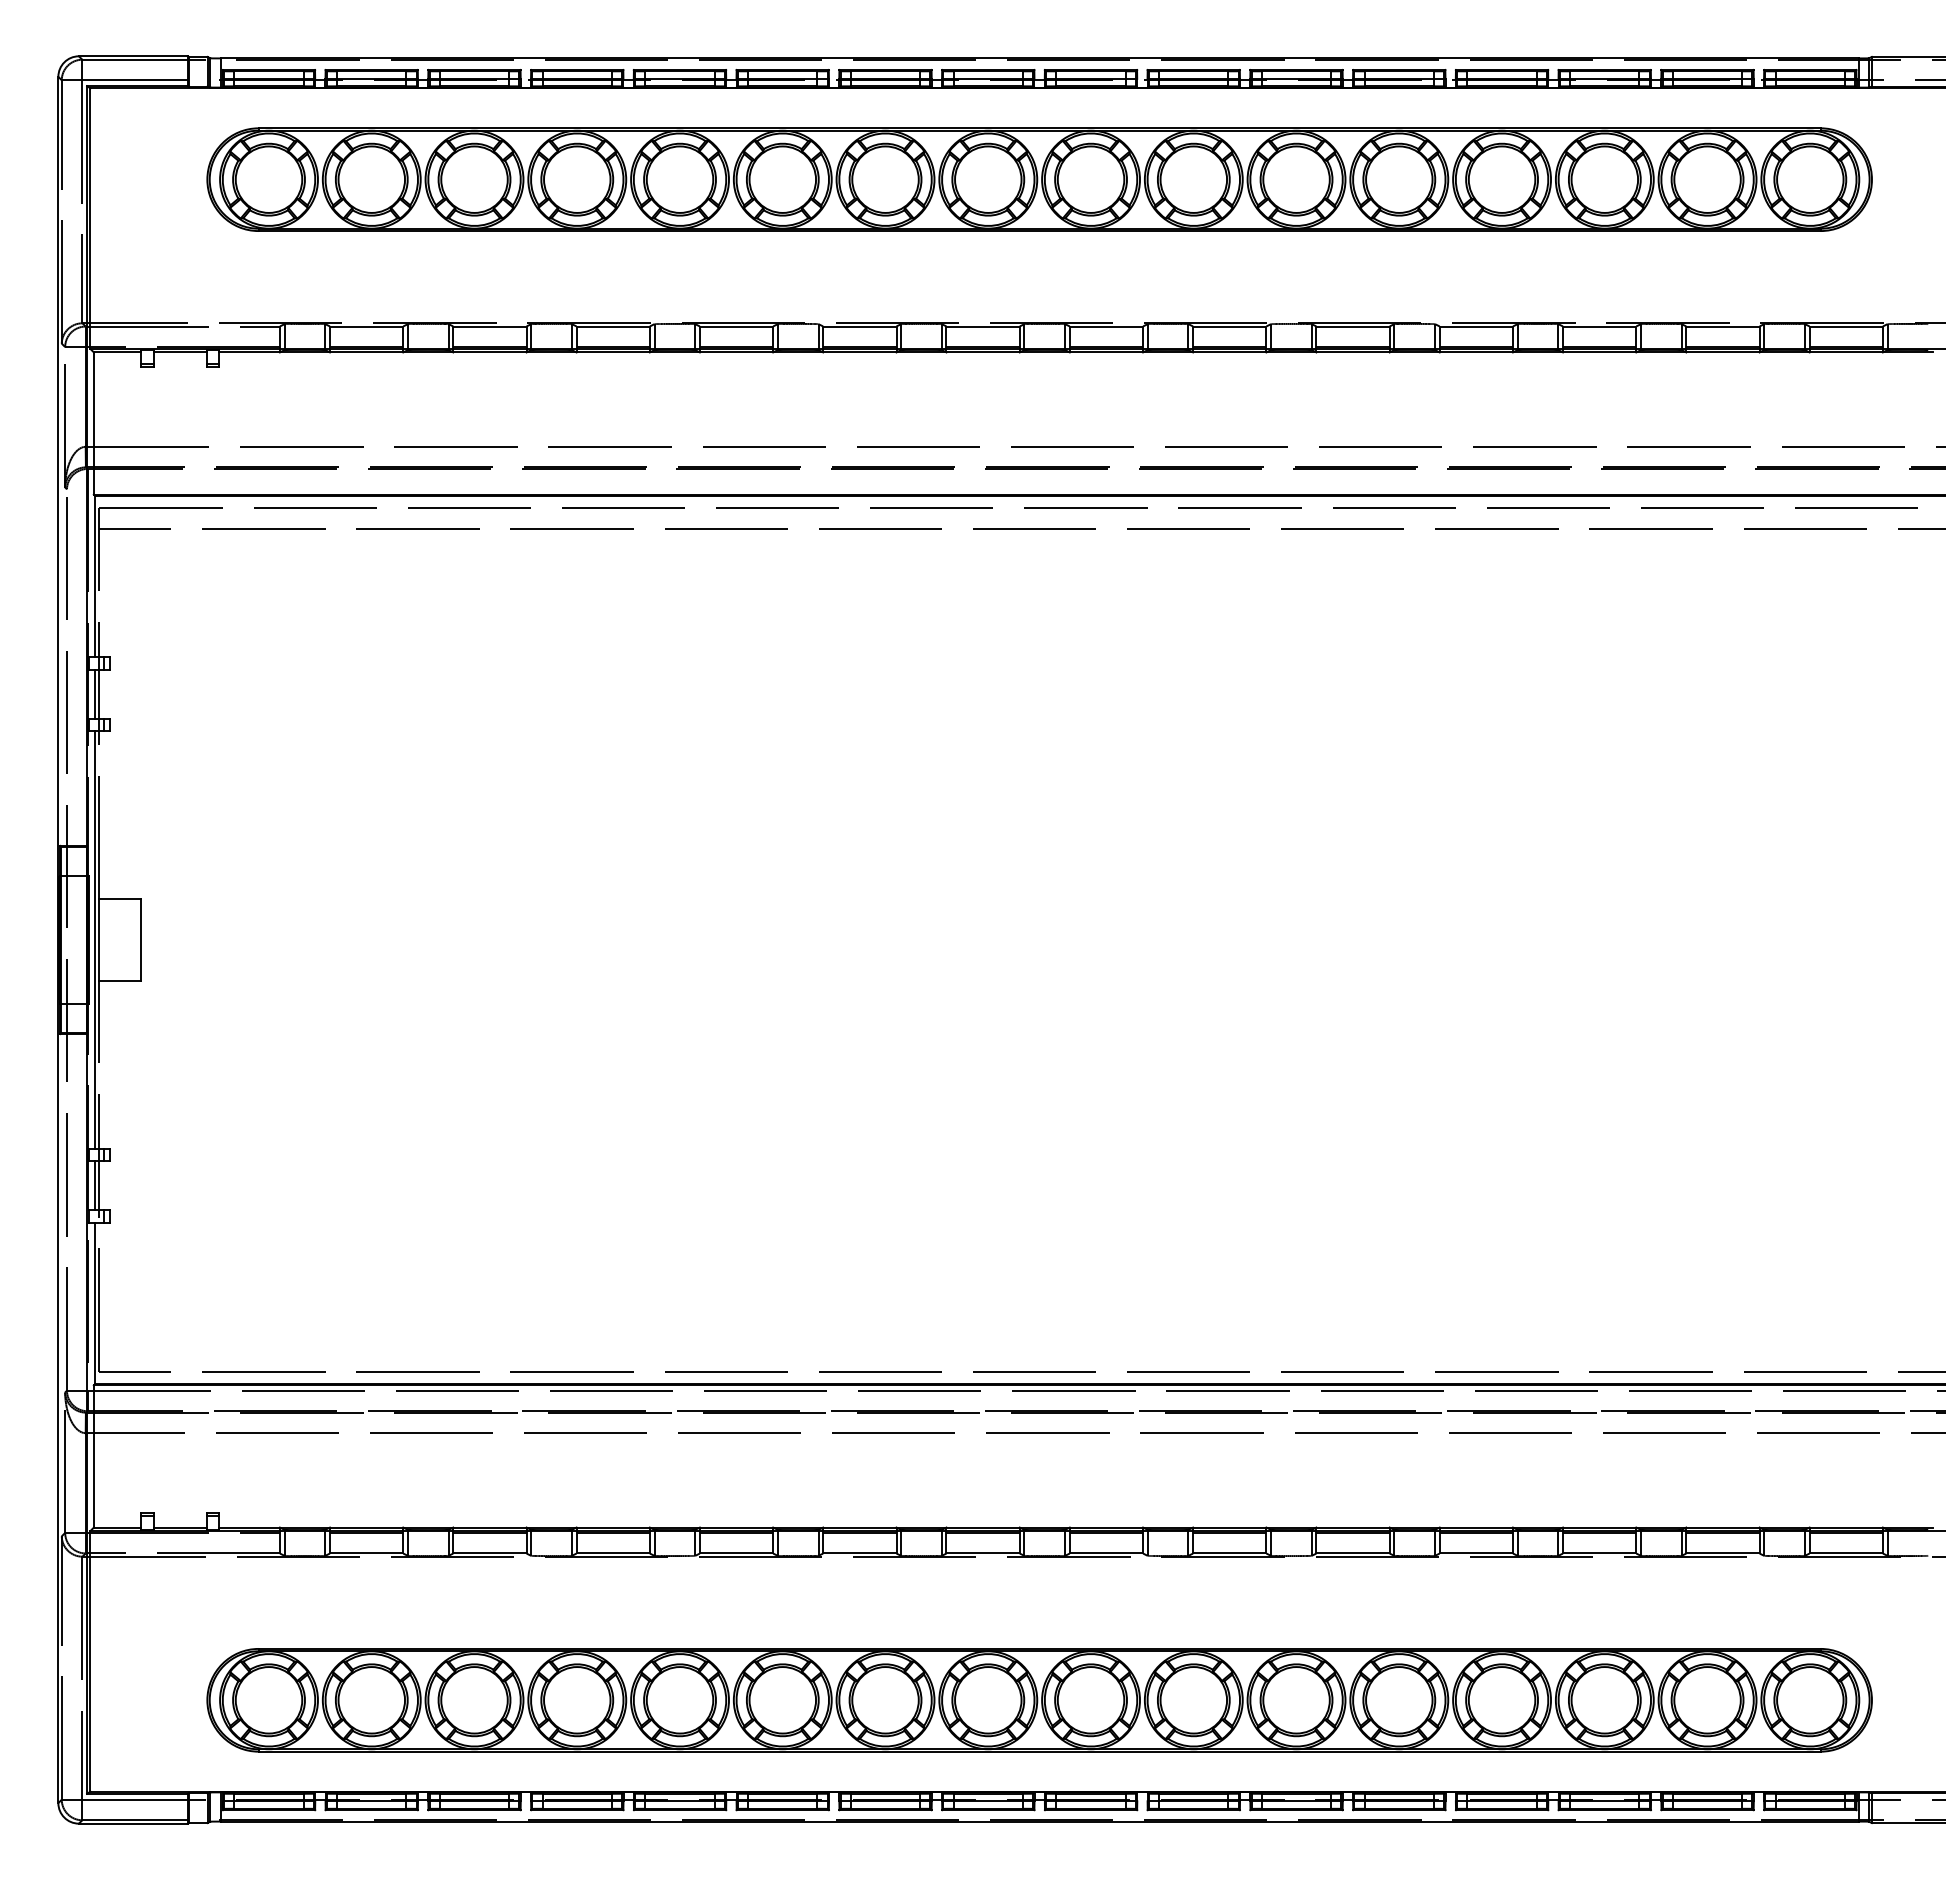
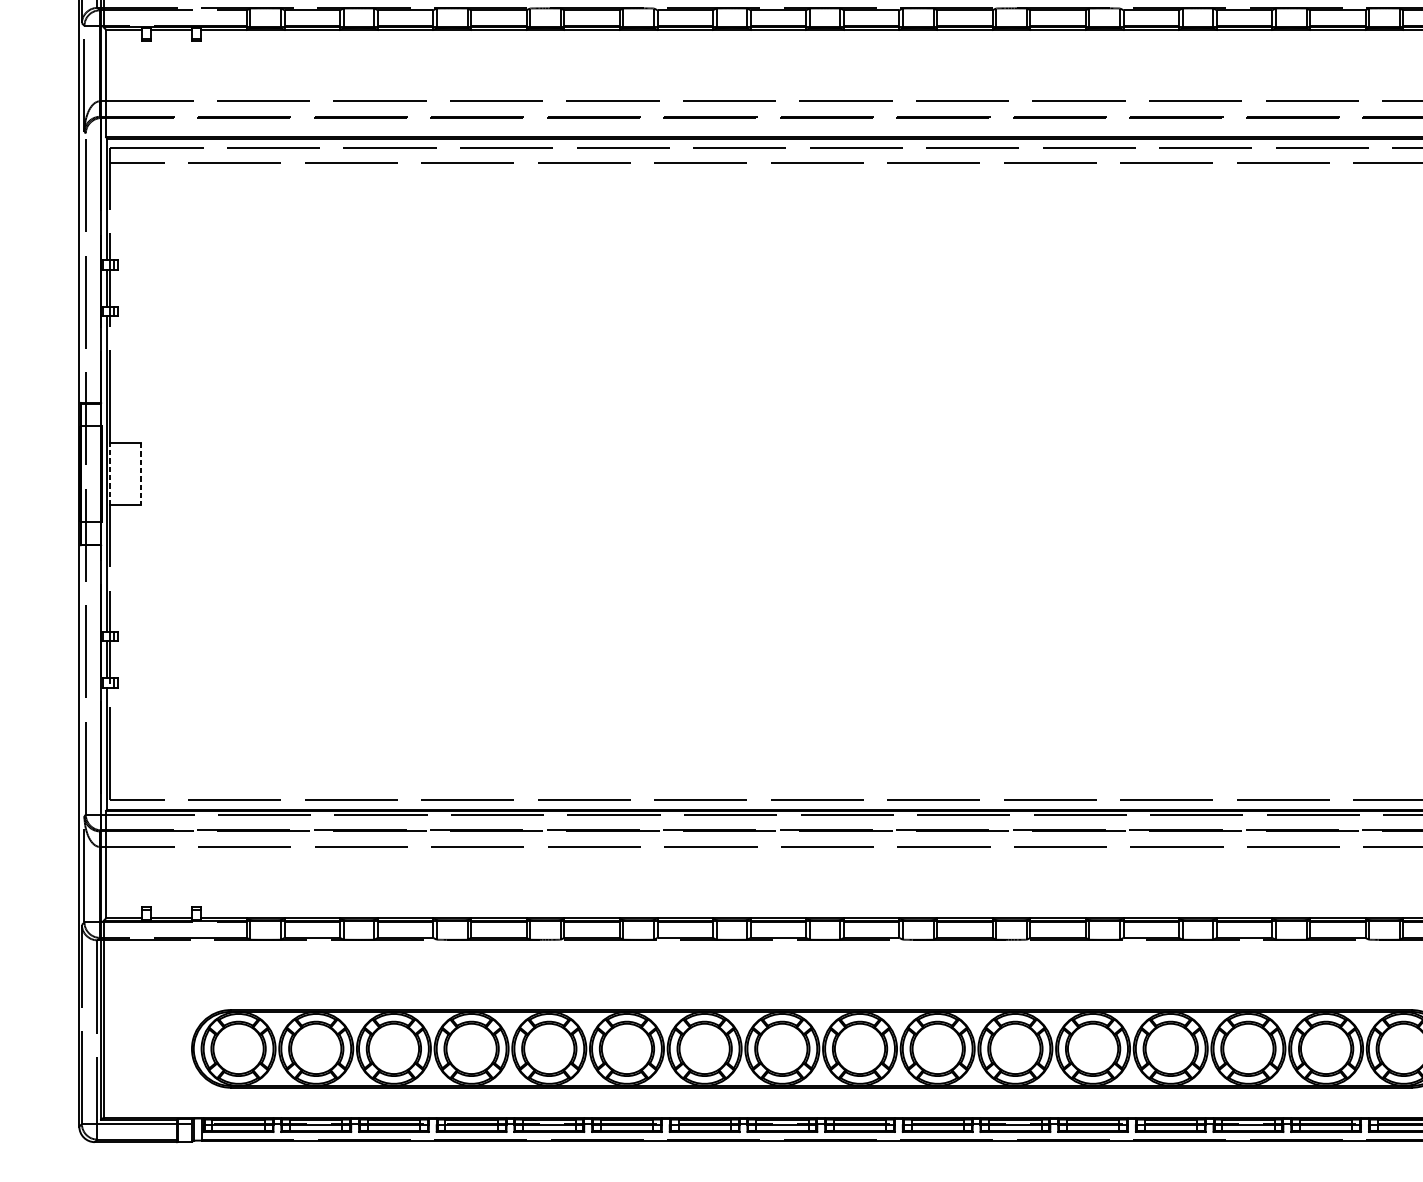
line: (99, 939) -> (110, 473), solid -> dashed
line: (140, 940) -> (141, 474), solid -> dashed

